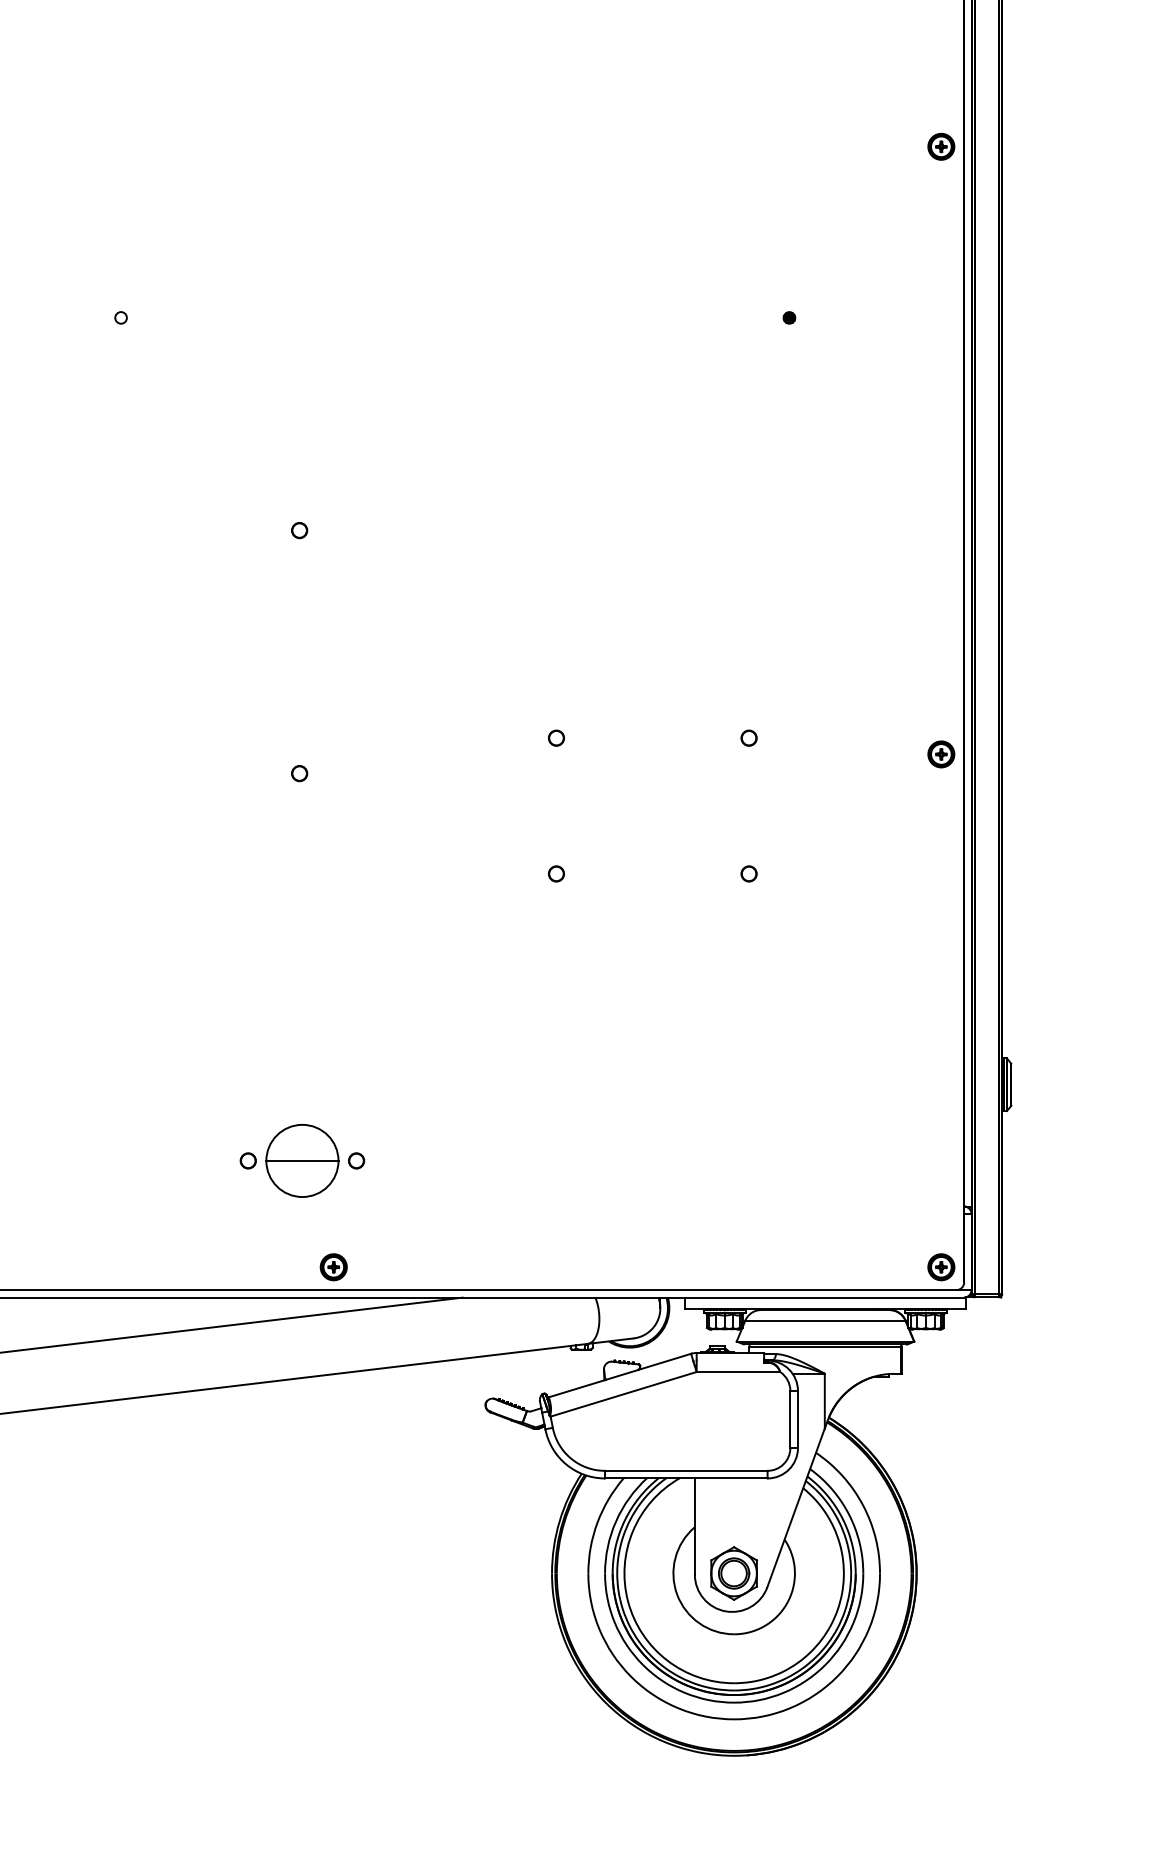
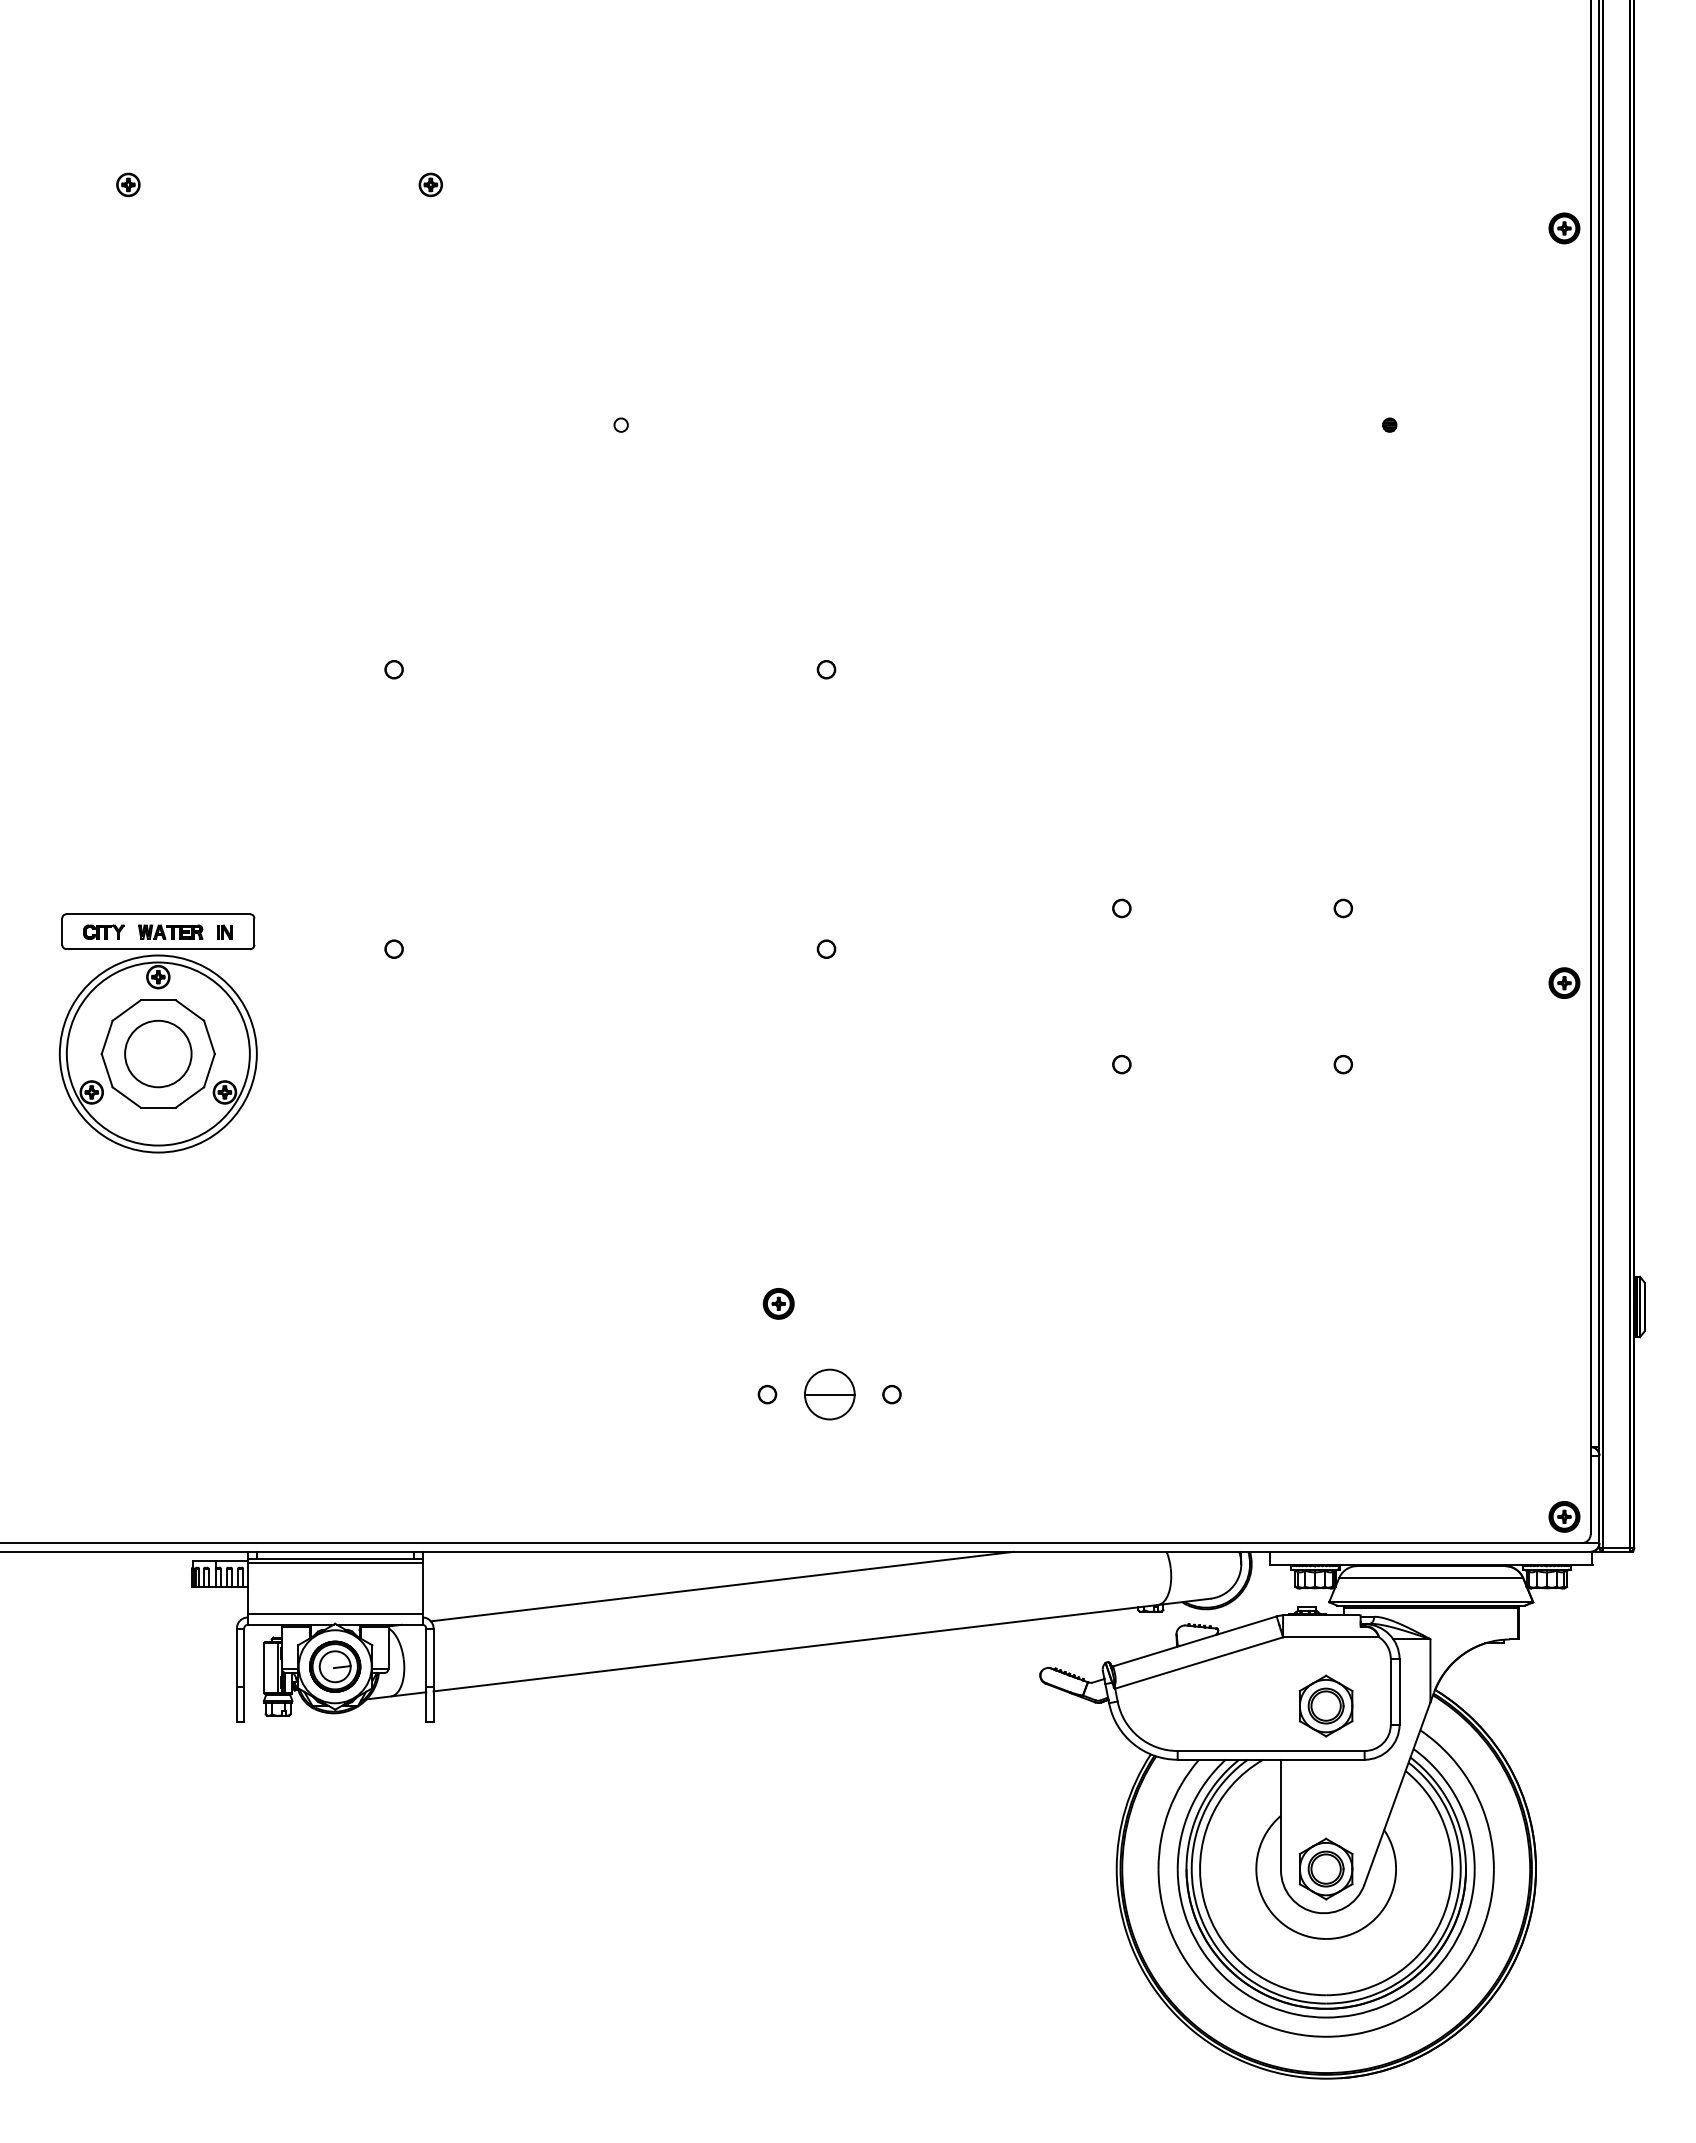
part: (941, 753) -> (1564, 982), moved
part: (302, 1160) -> (829, 1394), size x0.6
part: (333, 1266) -> (778, 1303), moved
part: (733, 1431) -> (1325, 1705), added

